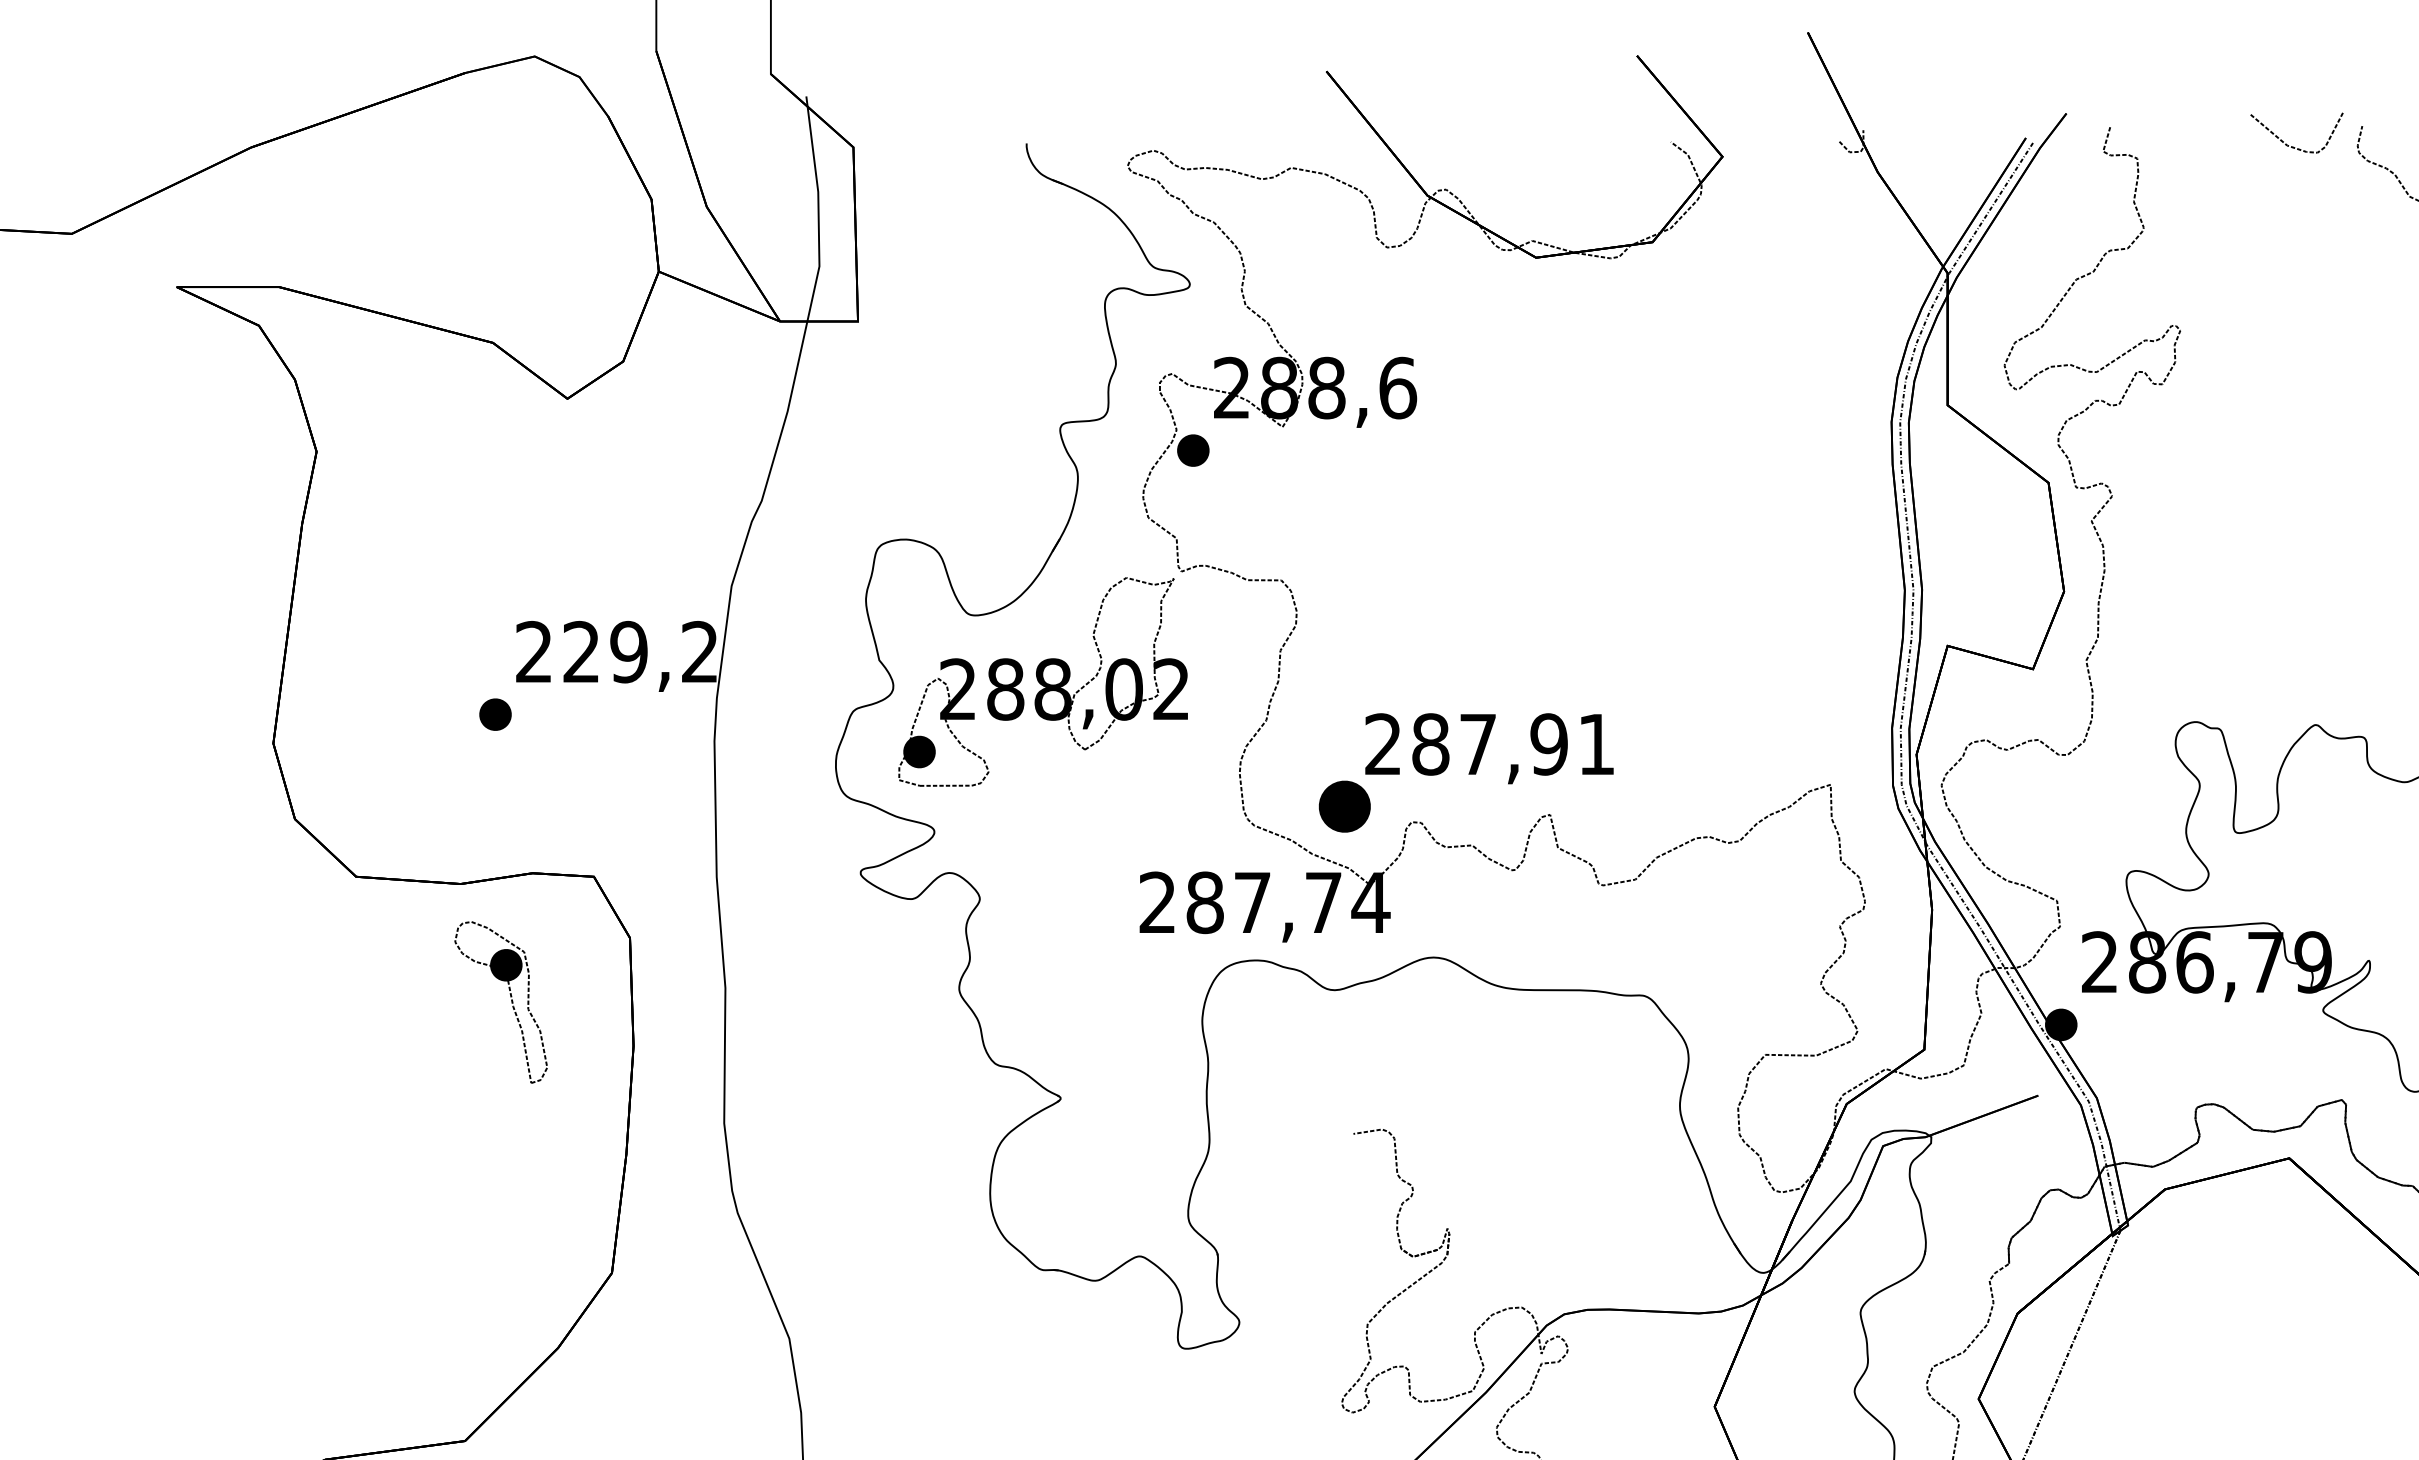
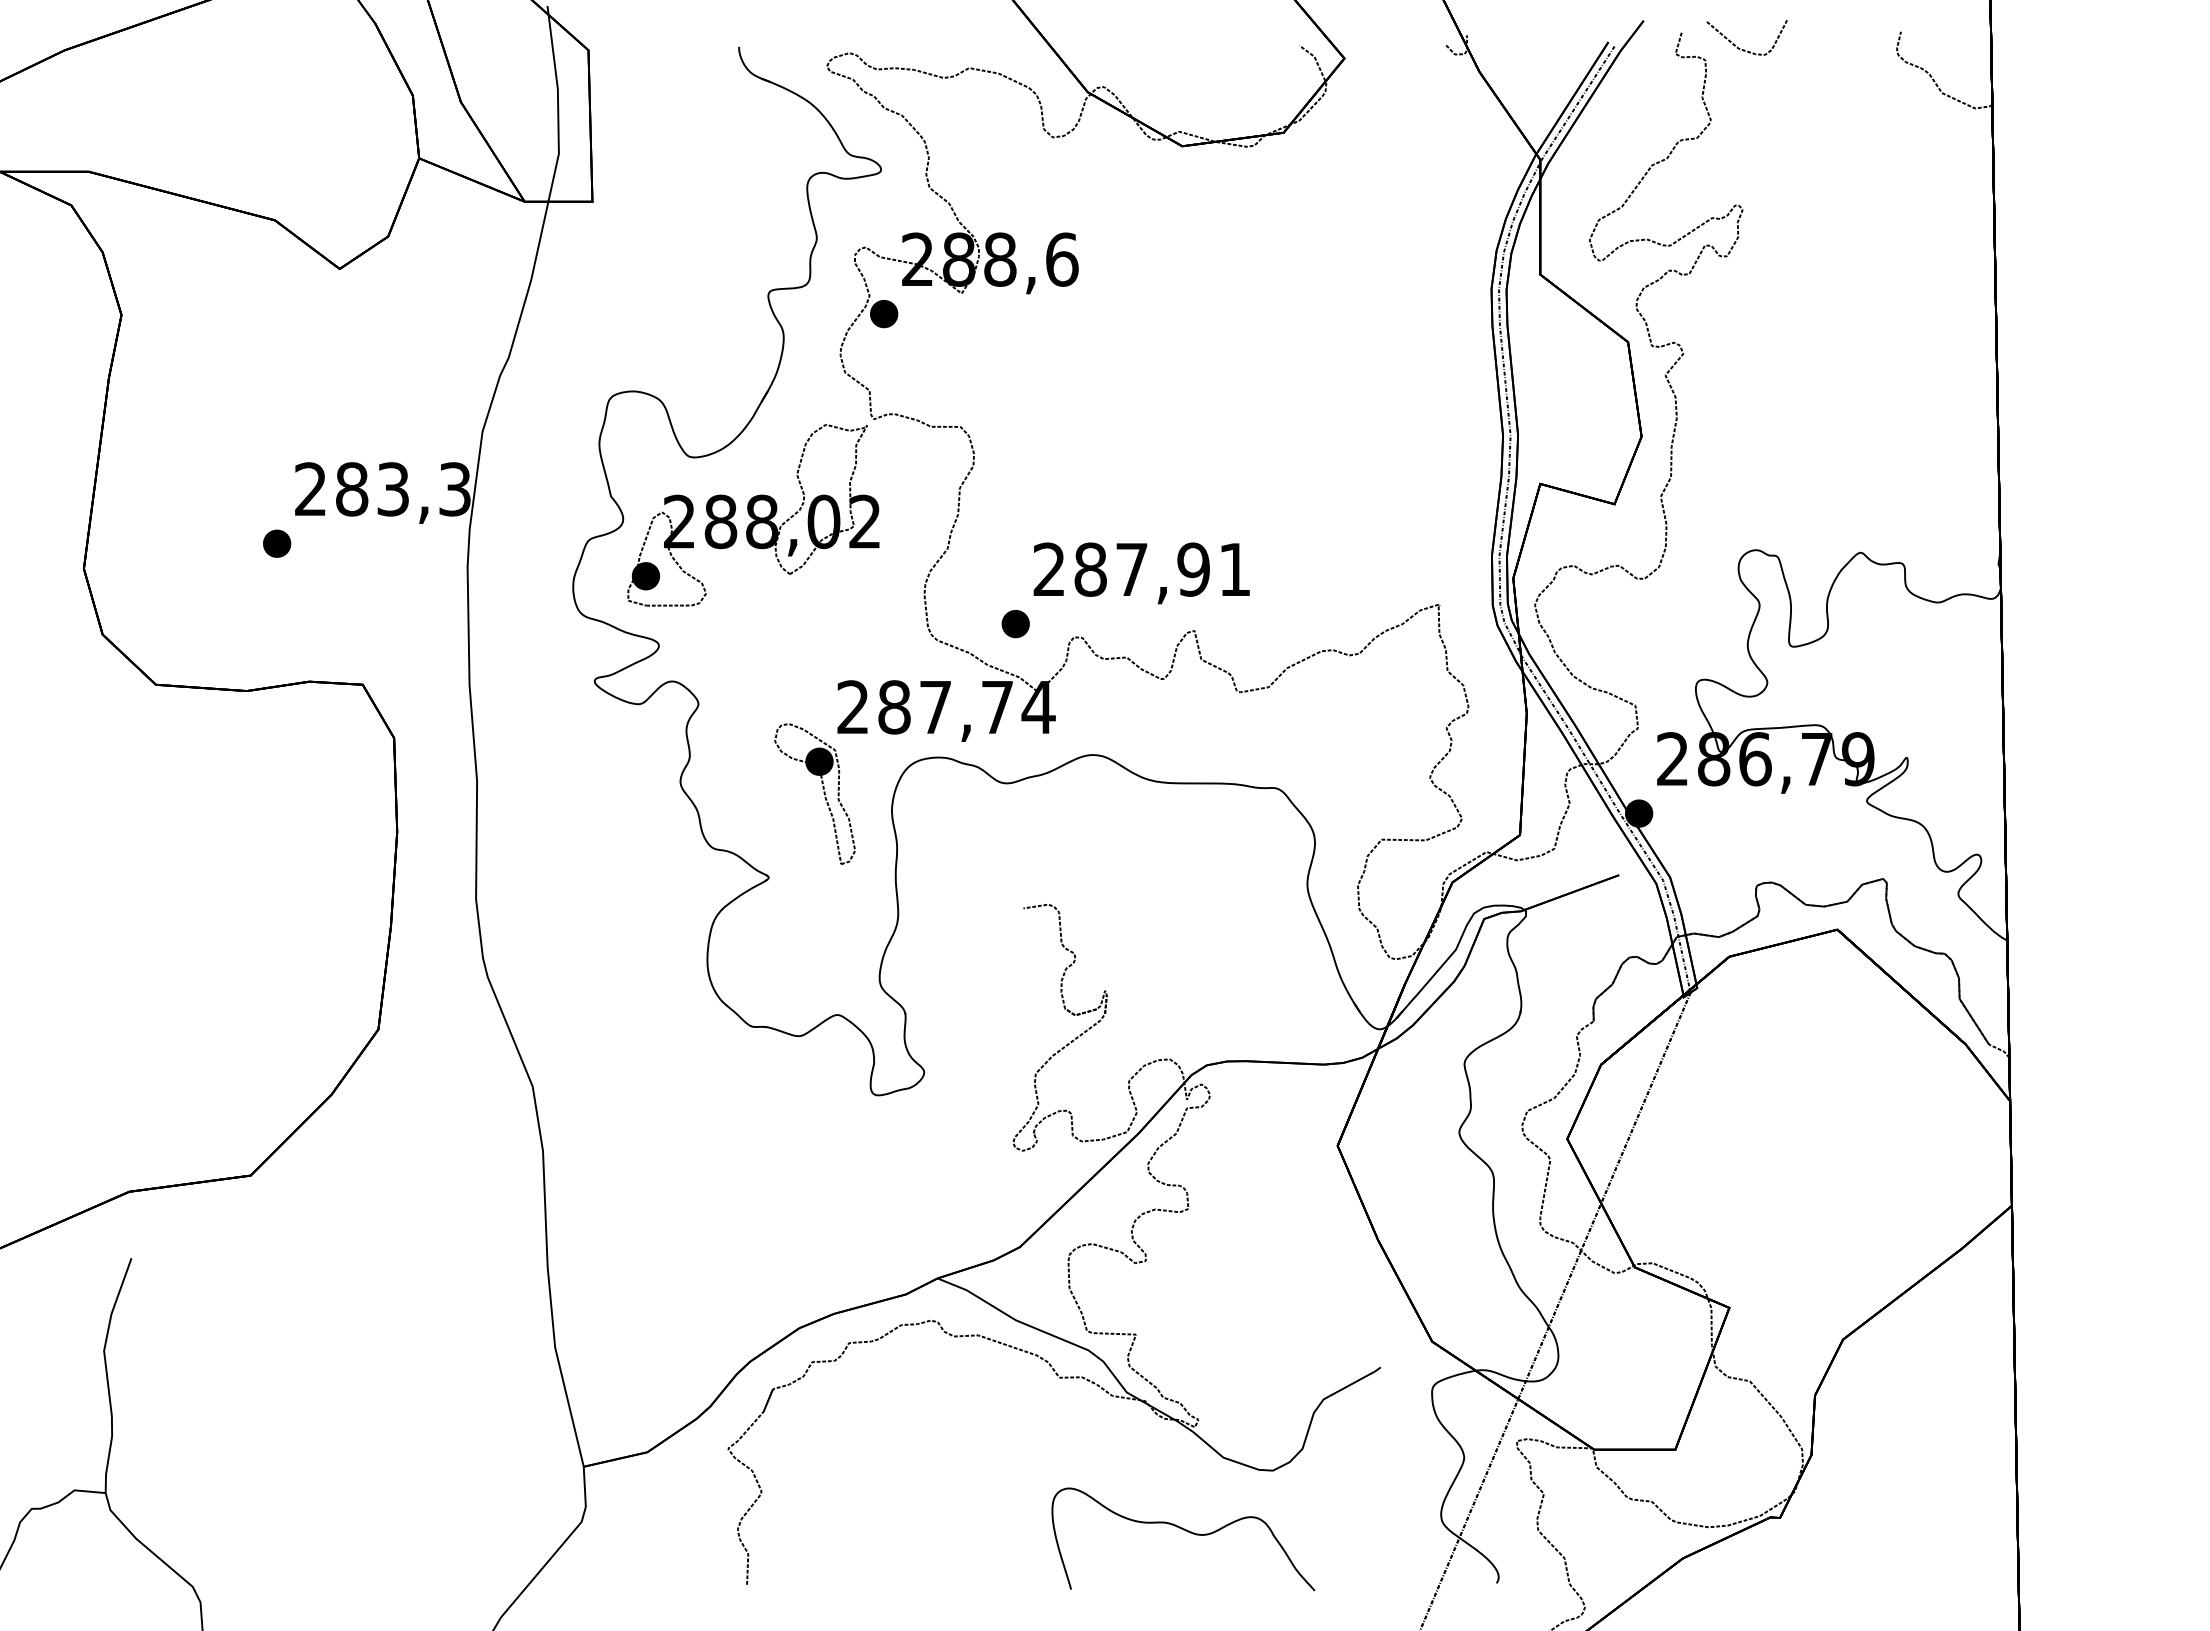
curve: (2293, 146) -> (1744, 49), moved
text: (640, 652) -> (403, 489), 229,2 -> 283,3
part: (1344, 807) -> (1015, 624), size x0.62
part: (510, 1001) -> (823, 793), moved

